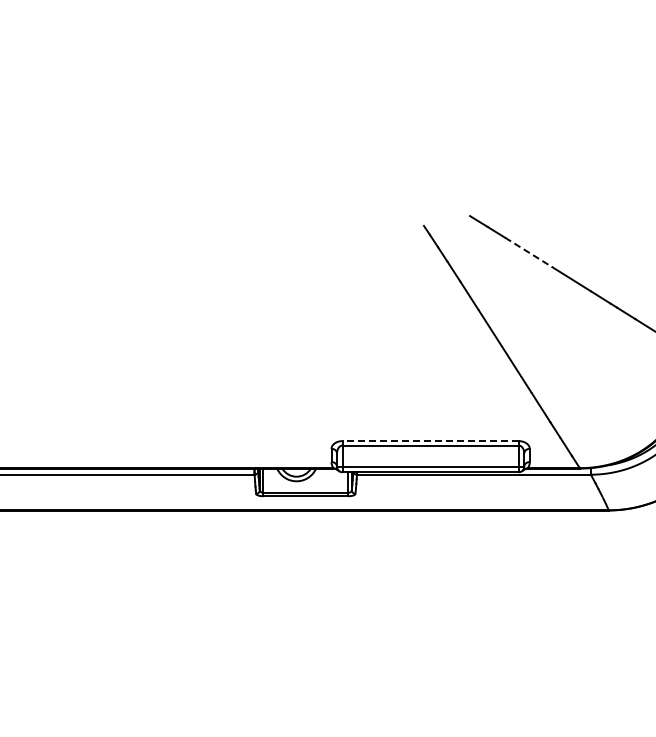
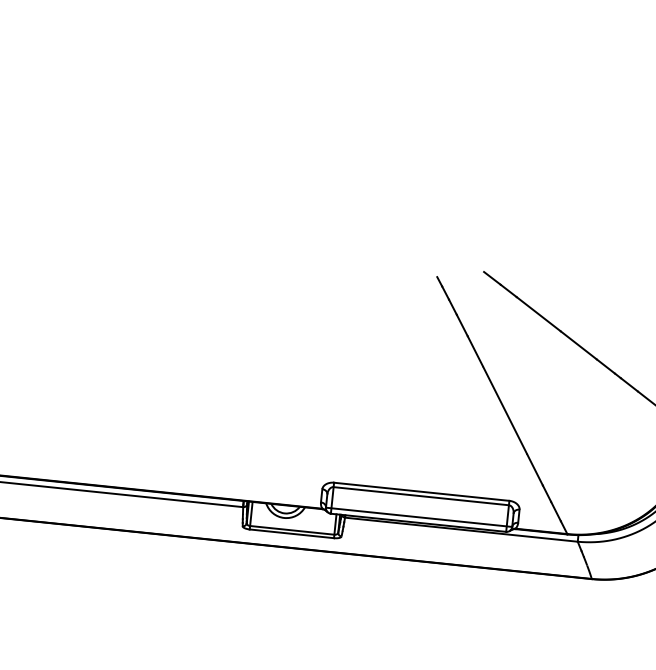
line: (528, 252) -> (538, 314), dashed -> solid
line: (430, 441) -> (421, 492), dashed -> solid

